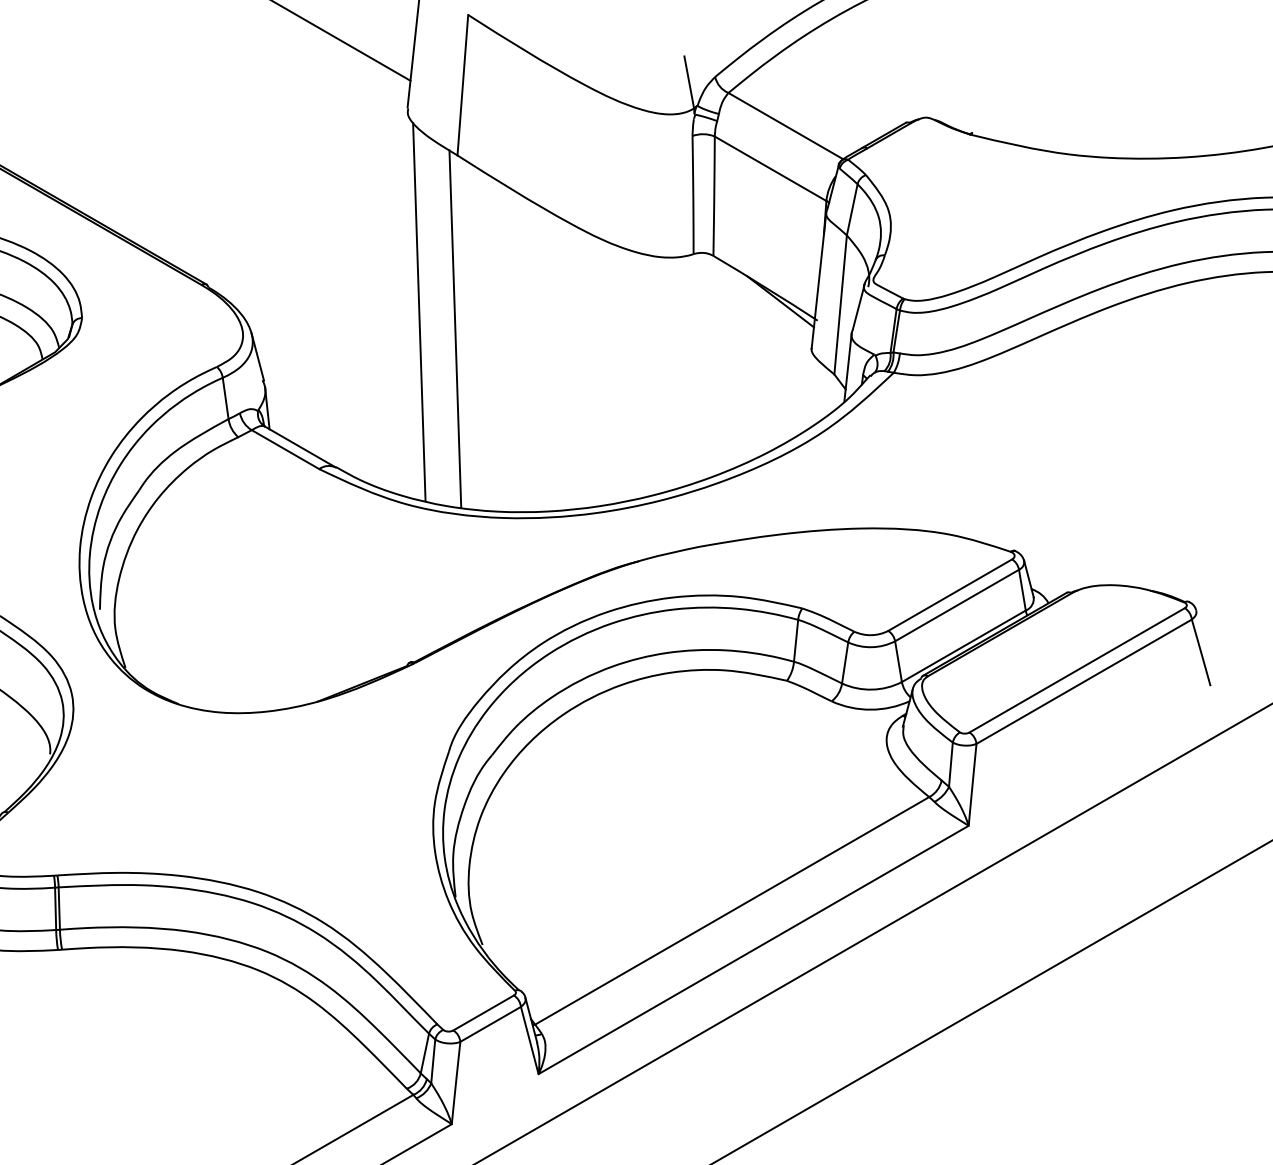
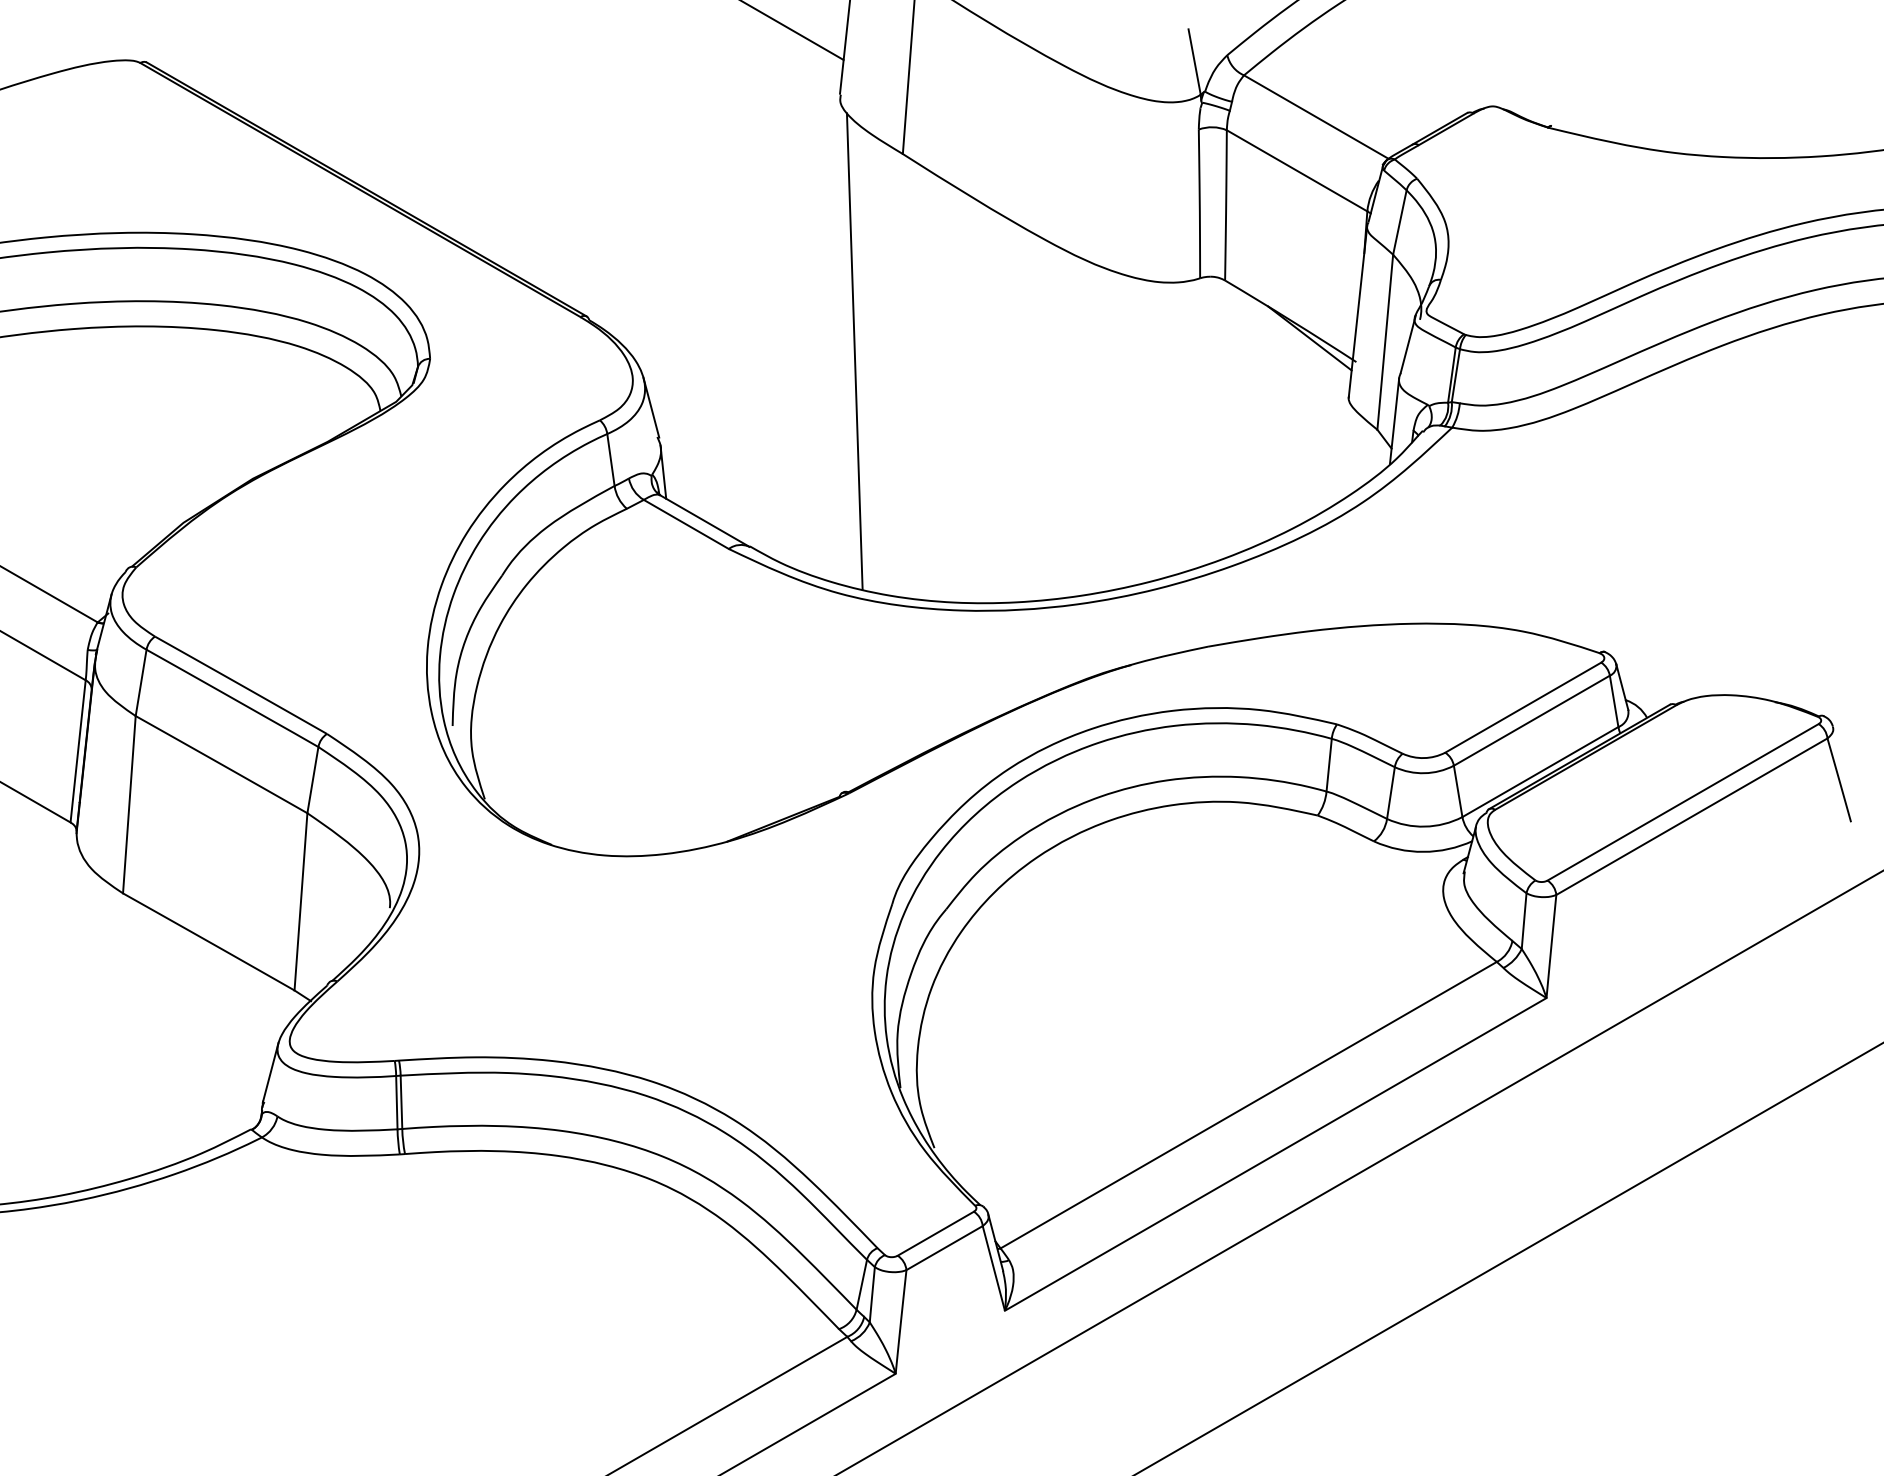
line: (454, 328) -> (899, 372), removed

